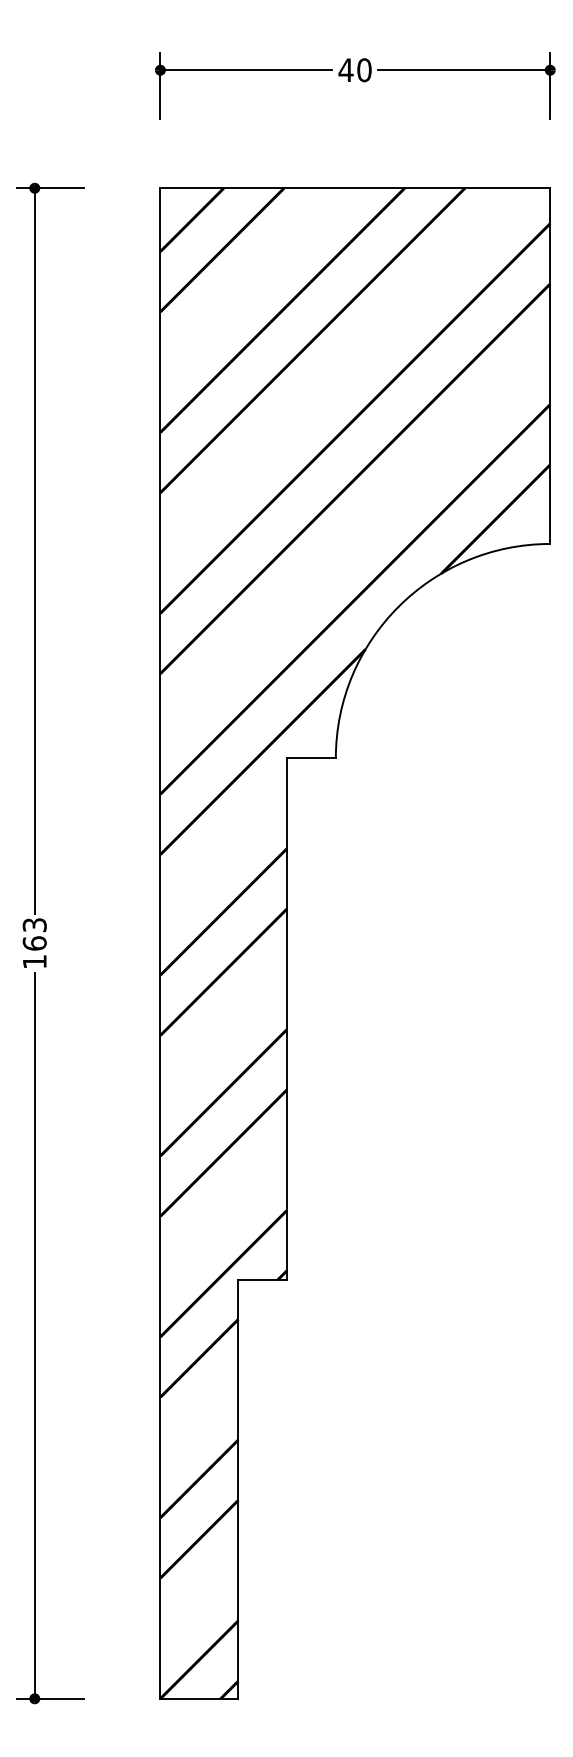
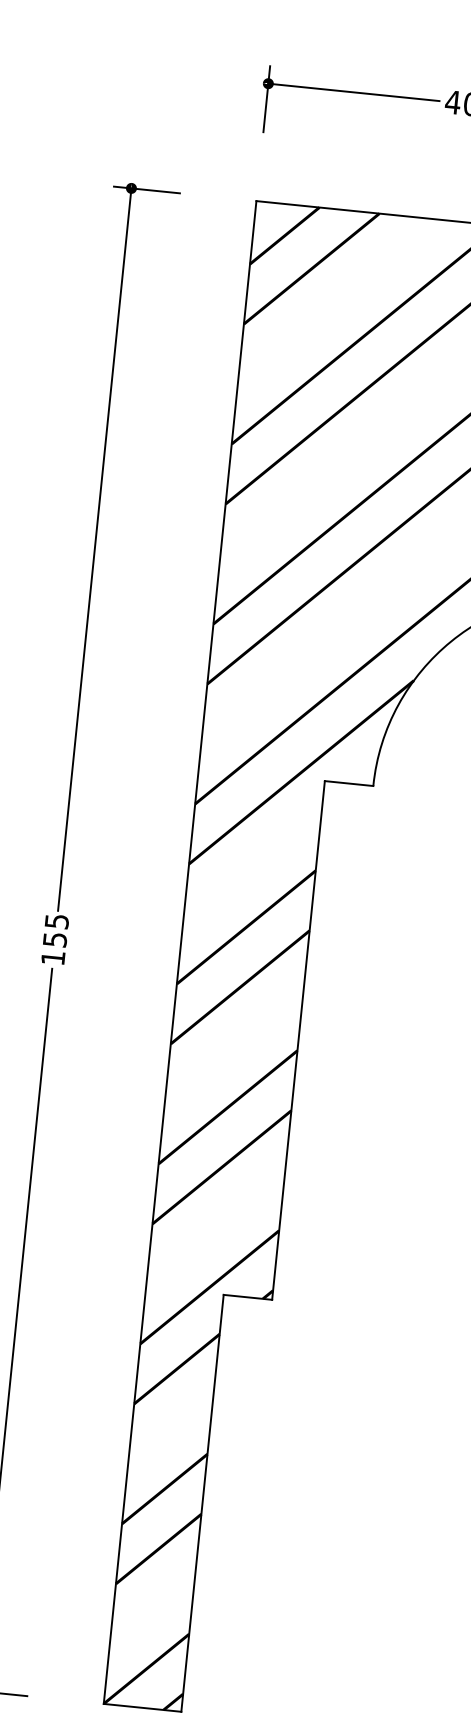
text: (34, 934) -> (55, 930), 163 -> 155

